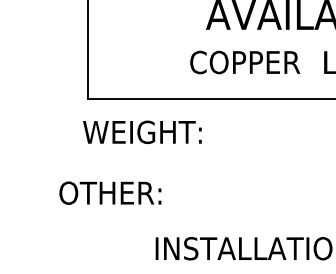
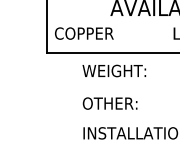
text: (245, 62) -> (84, 33), moved
text: (142, 131) -> (114, 70), moved
text: (109, 192) -> (109, 103), moved

